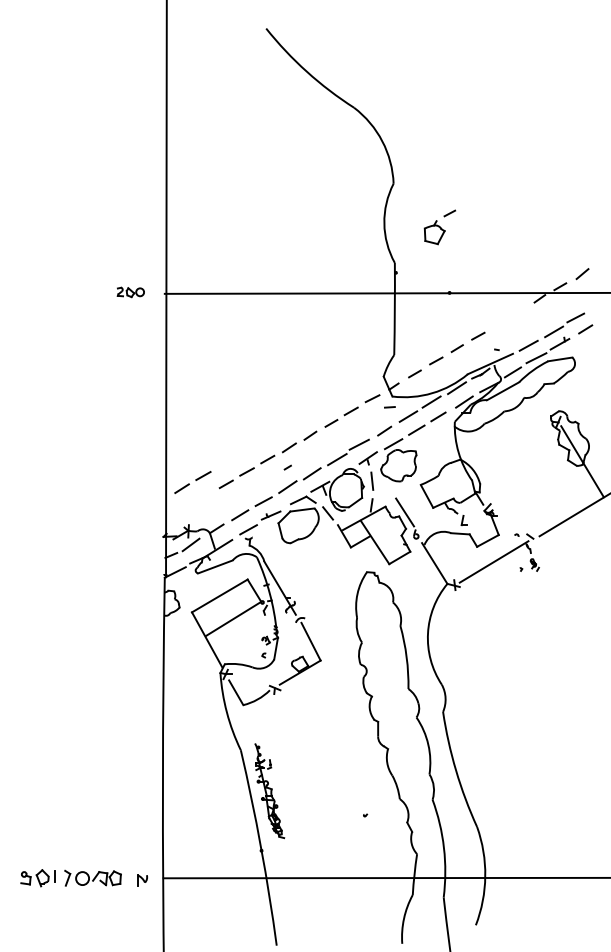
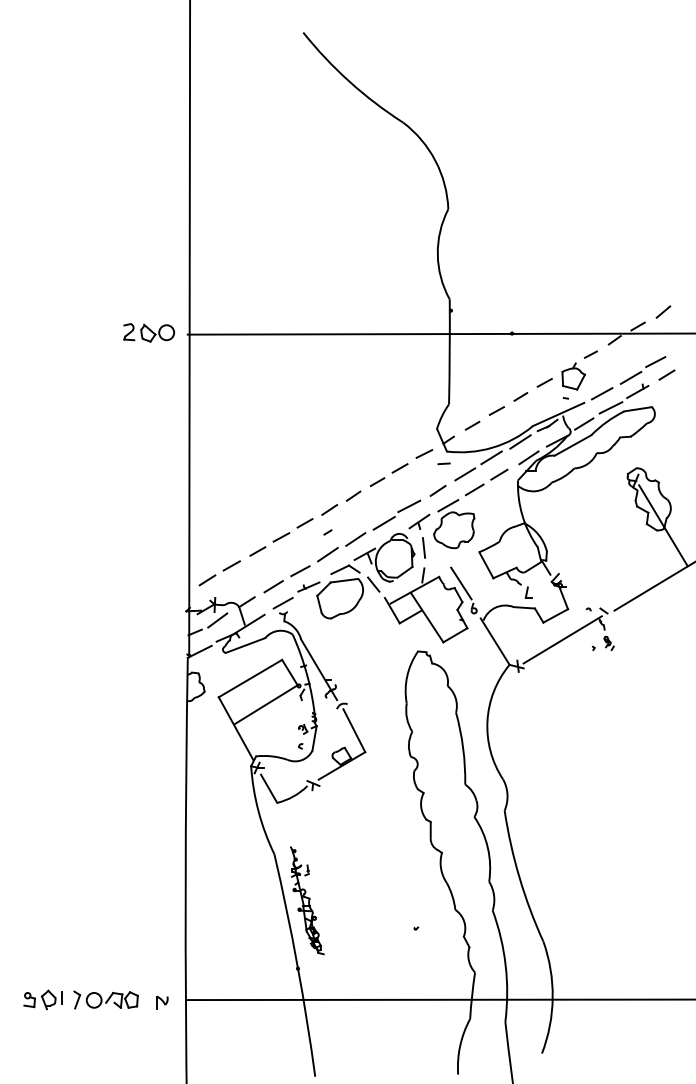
part: (439, 227) -> (579, 370), moved
part: (130, 292) -> (148, 333), size x1.67
part: (192, 482) -> (219, 573), moved

